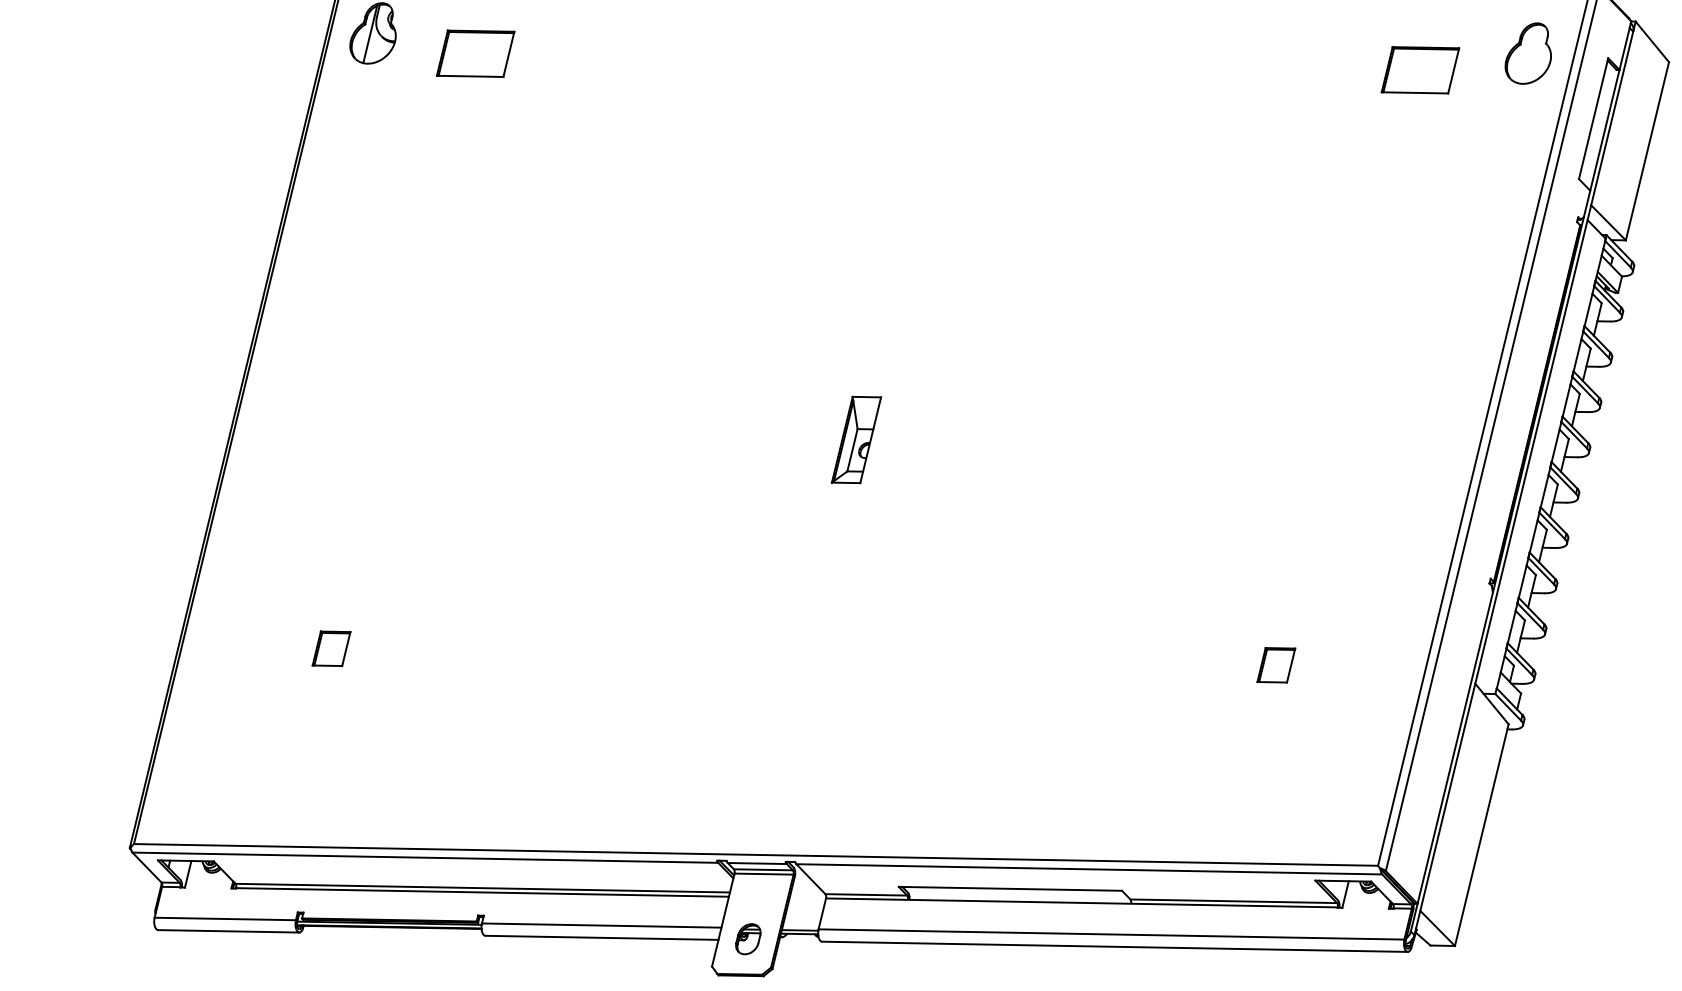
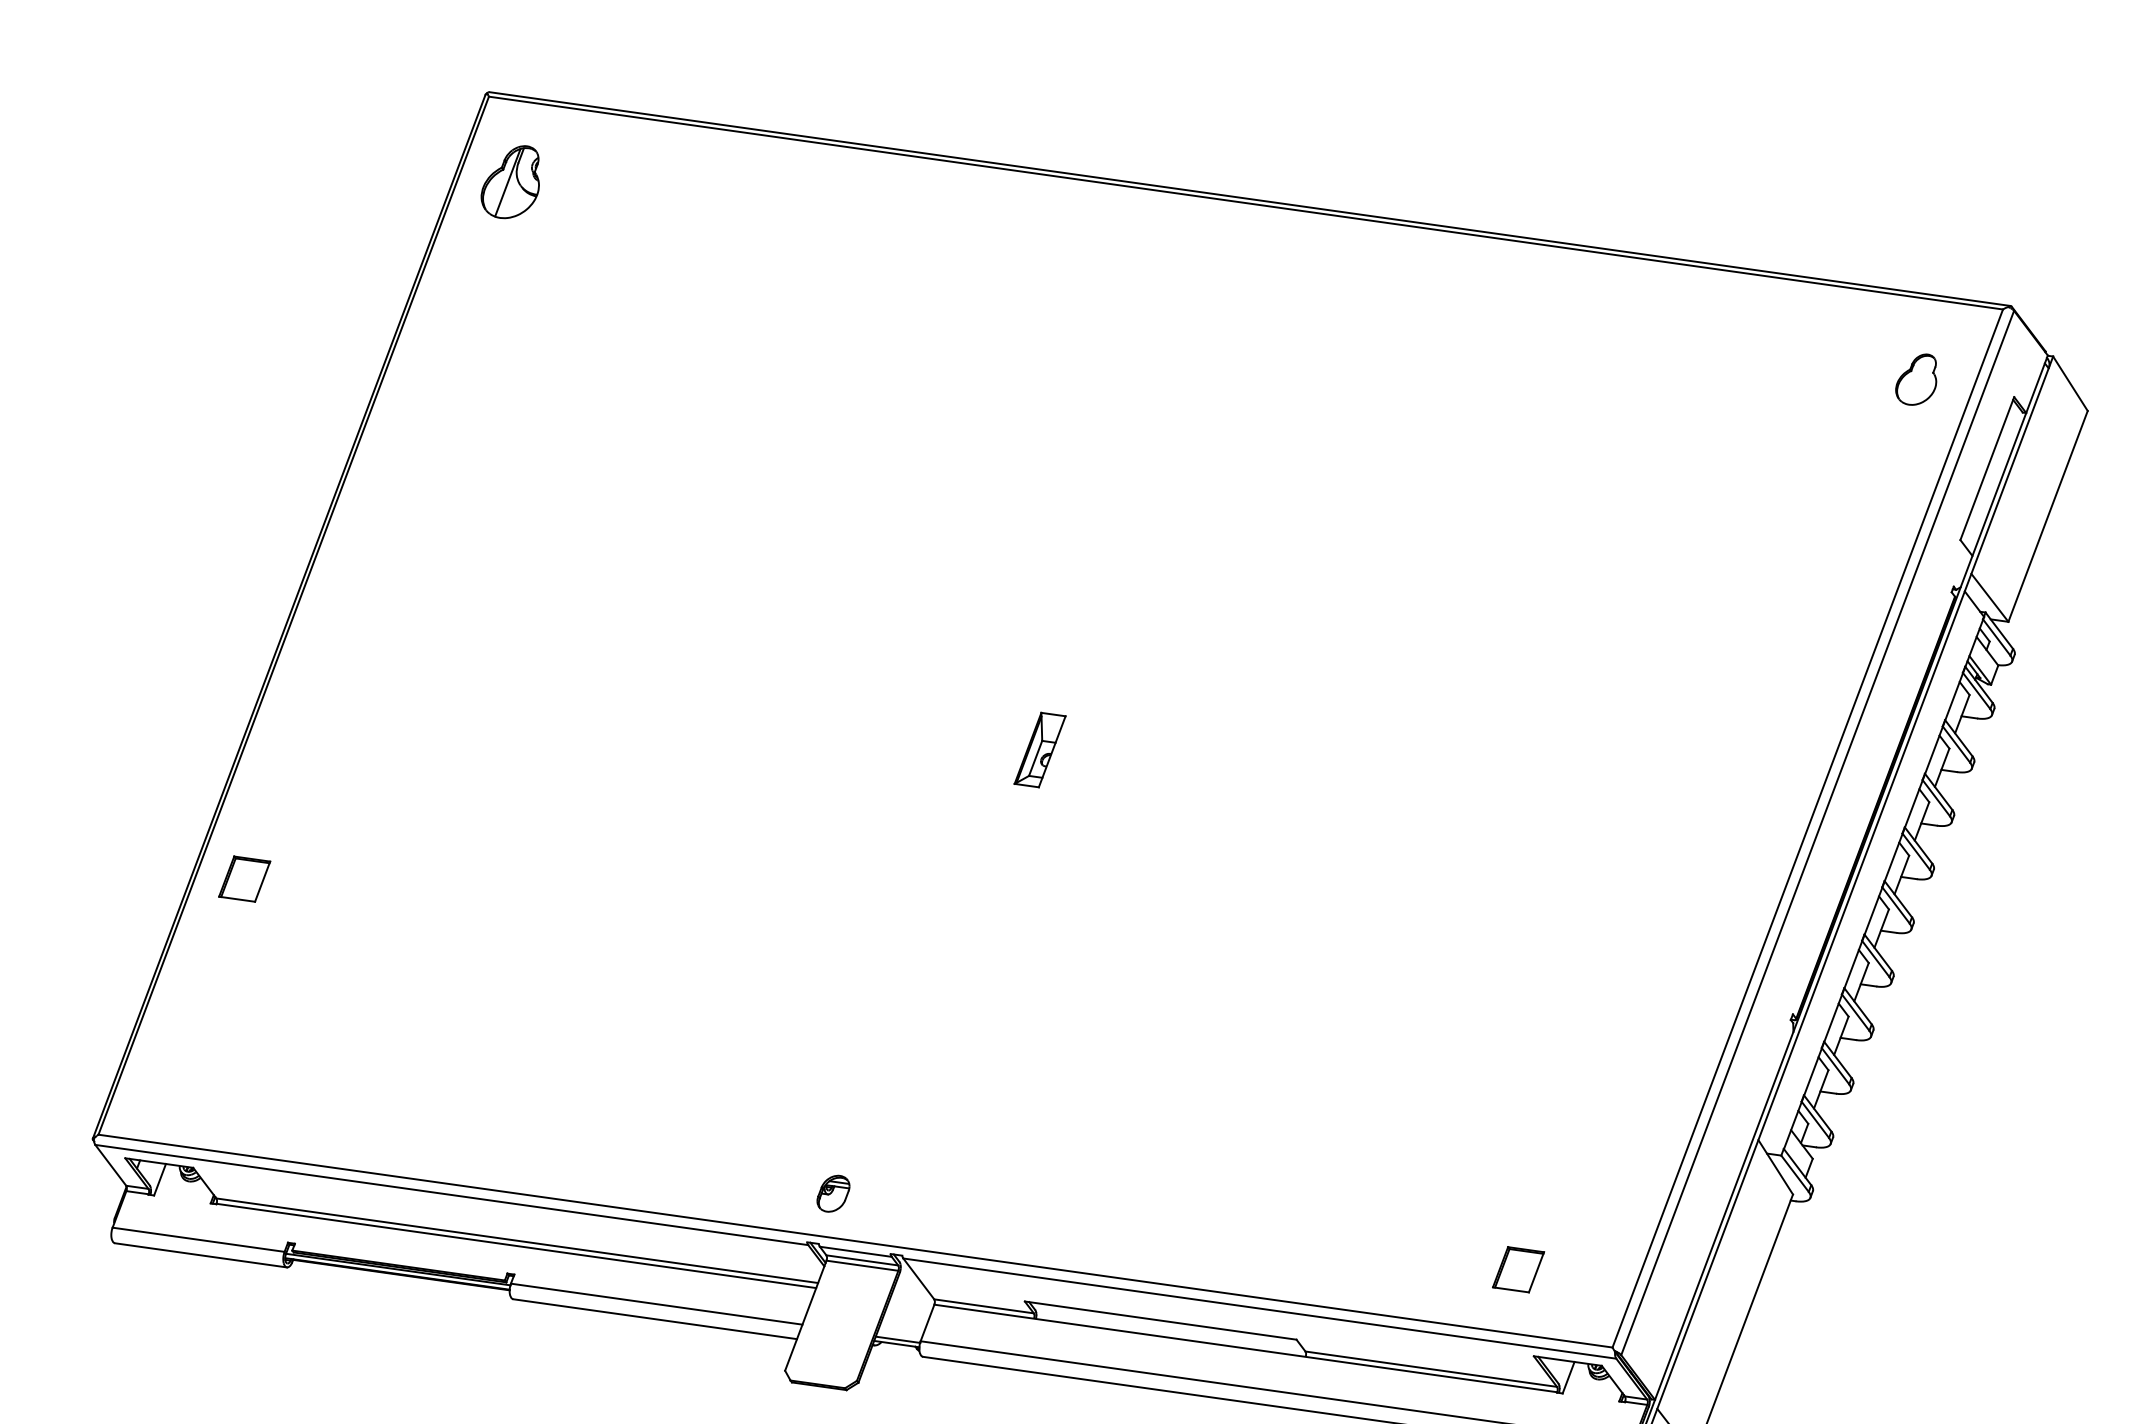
part: (475, 53) -> (633, 221), removed
part: (1526, 53) -> (1915, 379), size x0.7
part: (1419, 70) -> (1782, 383), removed
part: (855, 439) -> (1039, 749), size x0.7
part: (331, 648) -> (244, 878), moved
part: (1276, 665) -> (1518, 1269), moved
part: (748, 938) -> (833, 1193), moved

